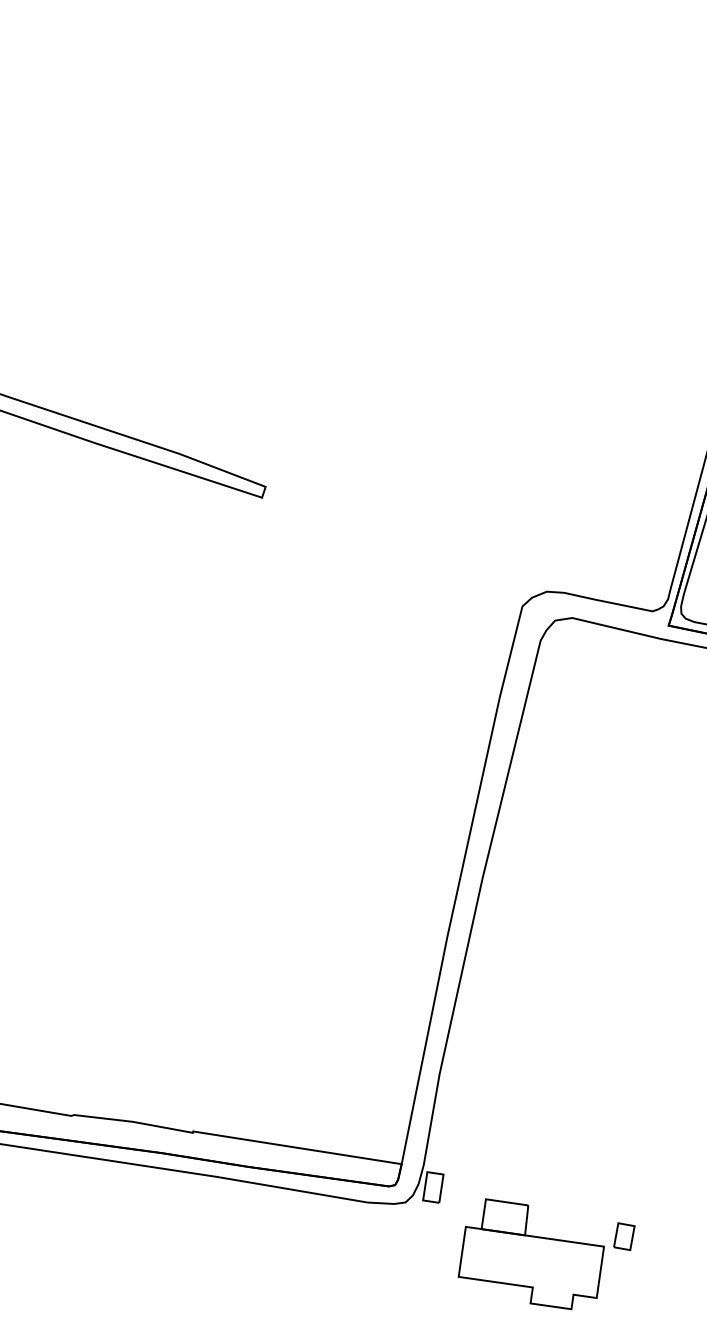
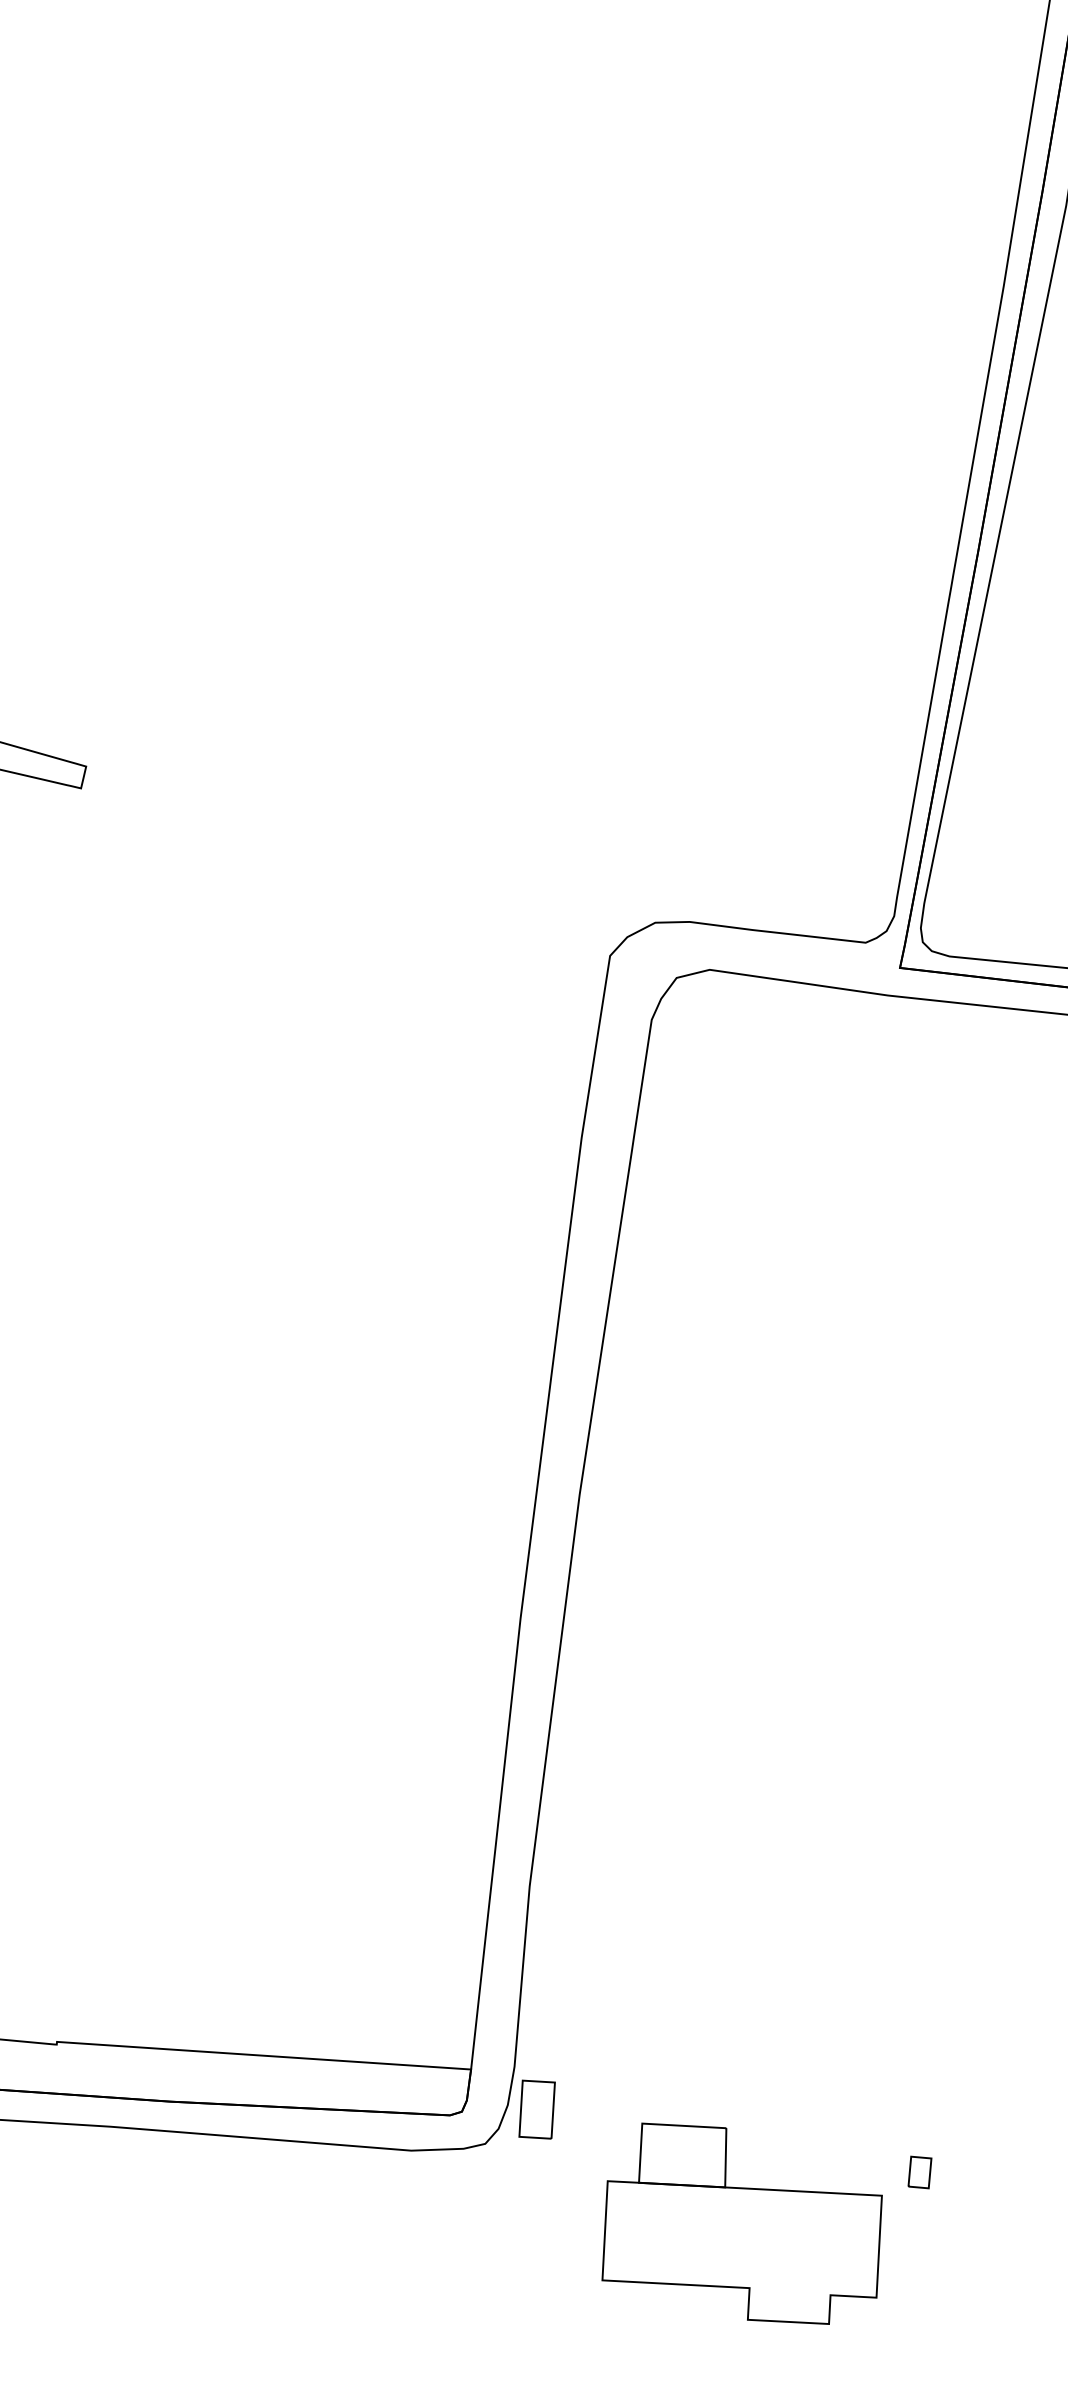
part: (624, 1236) -> (920, 2172), size x0.62

